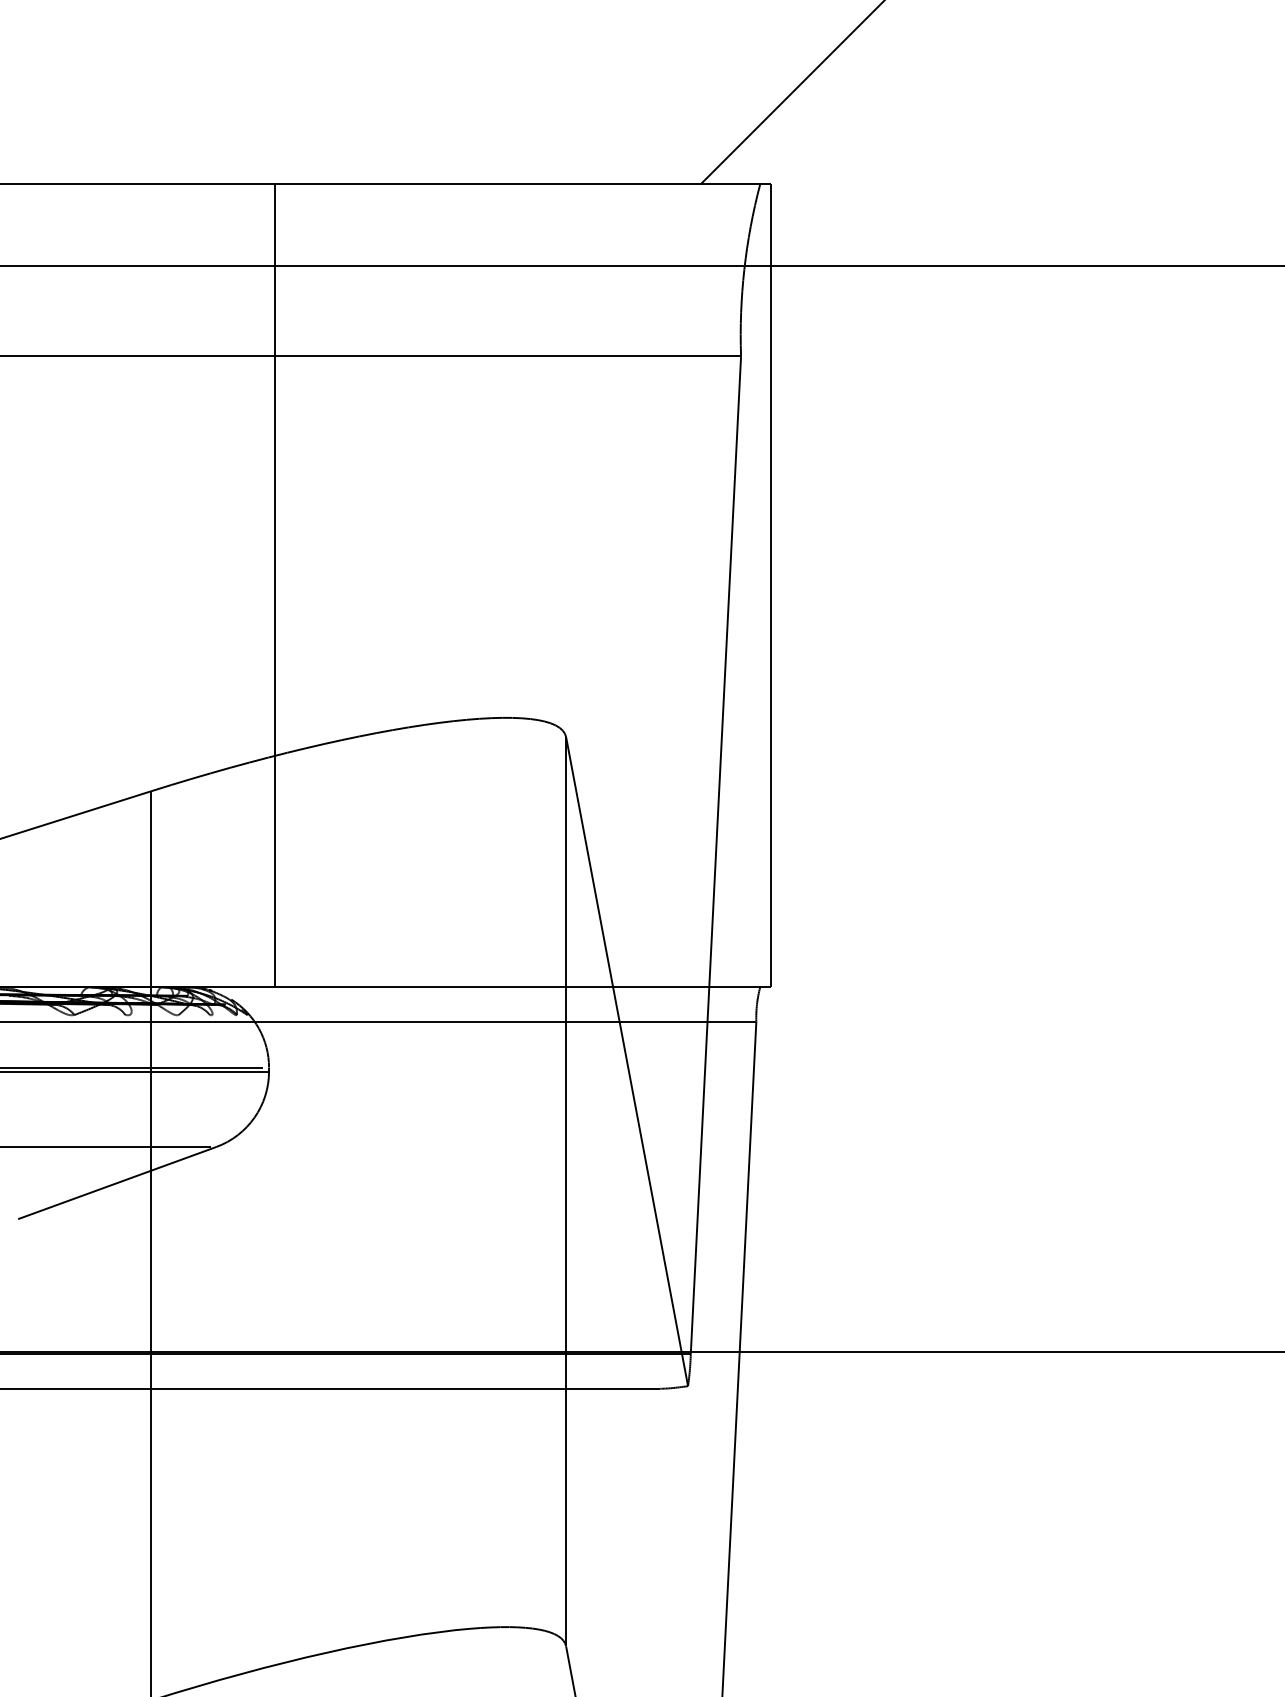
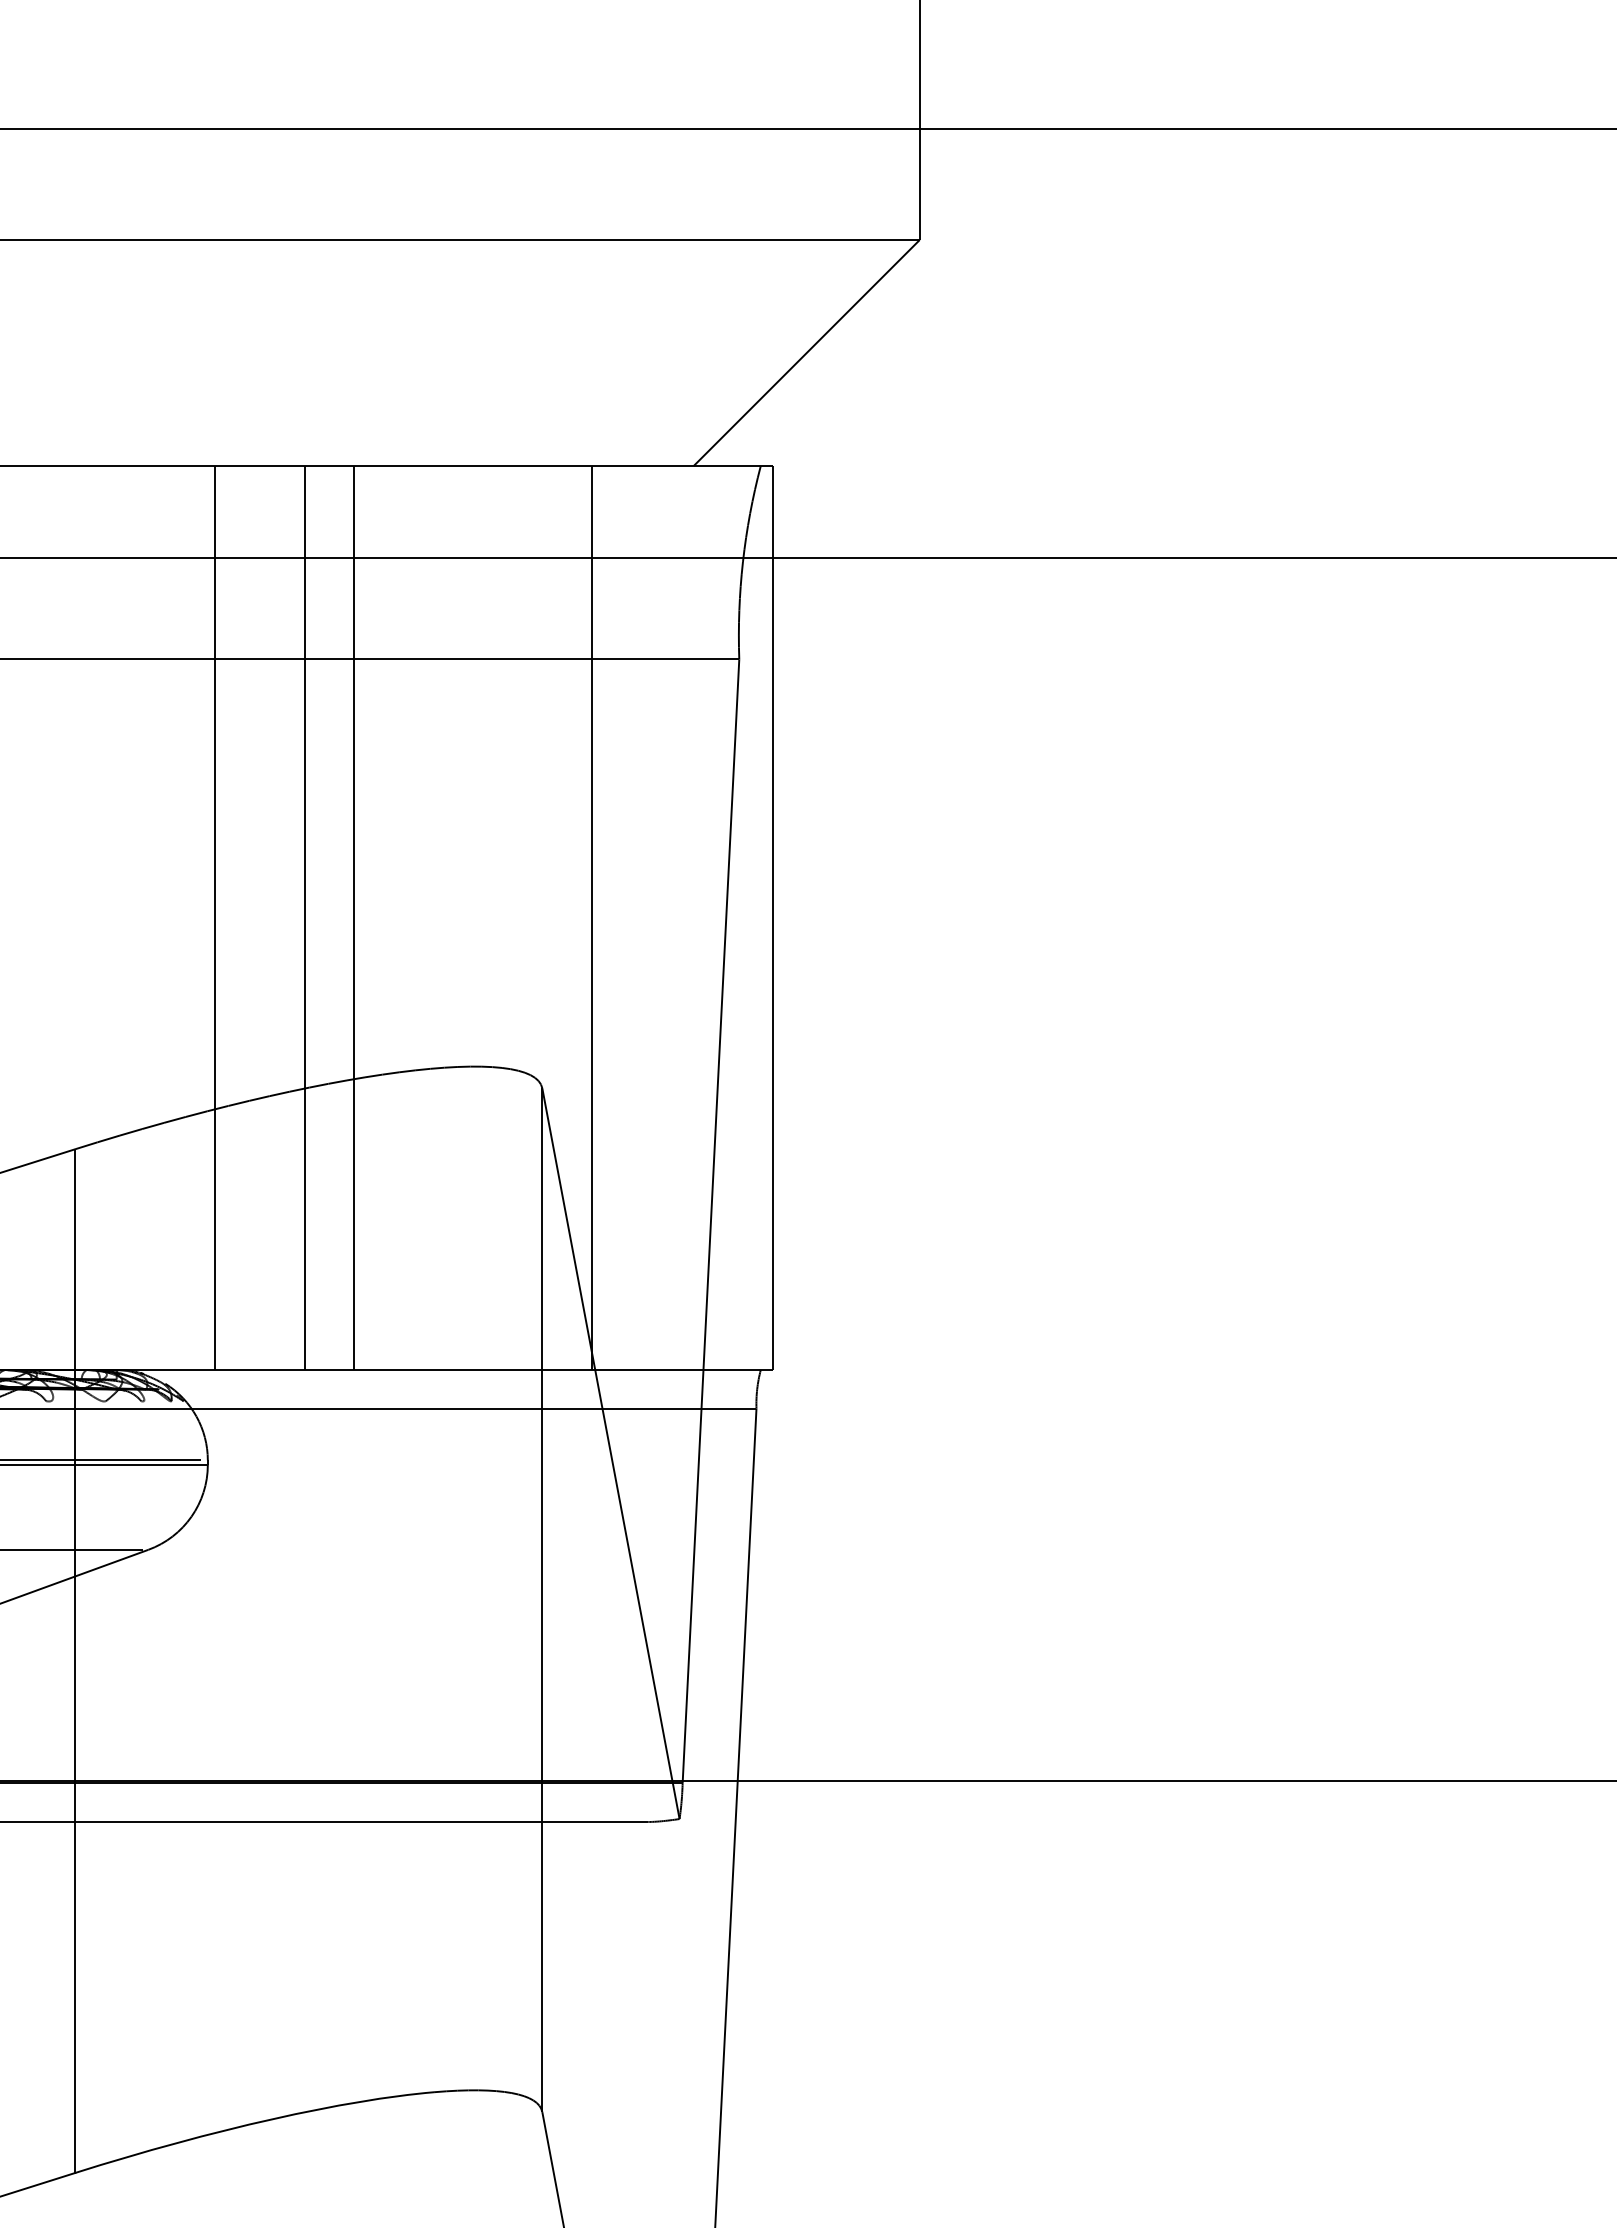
line: (354, 586) -> (304, 918), added
line: (399, 586) -> (354, 918), added
line: (609, 586) -> (591, 918), added

